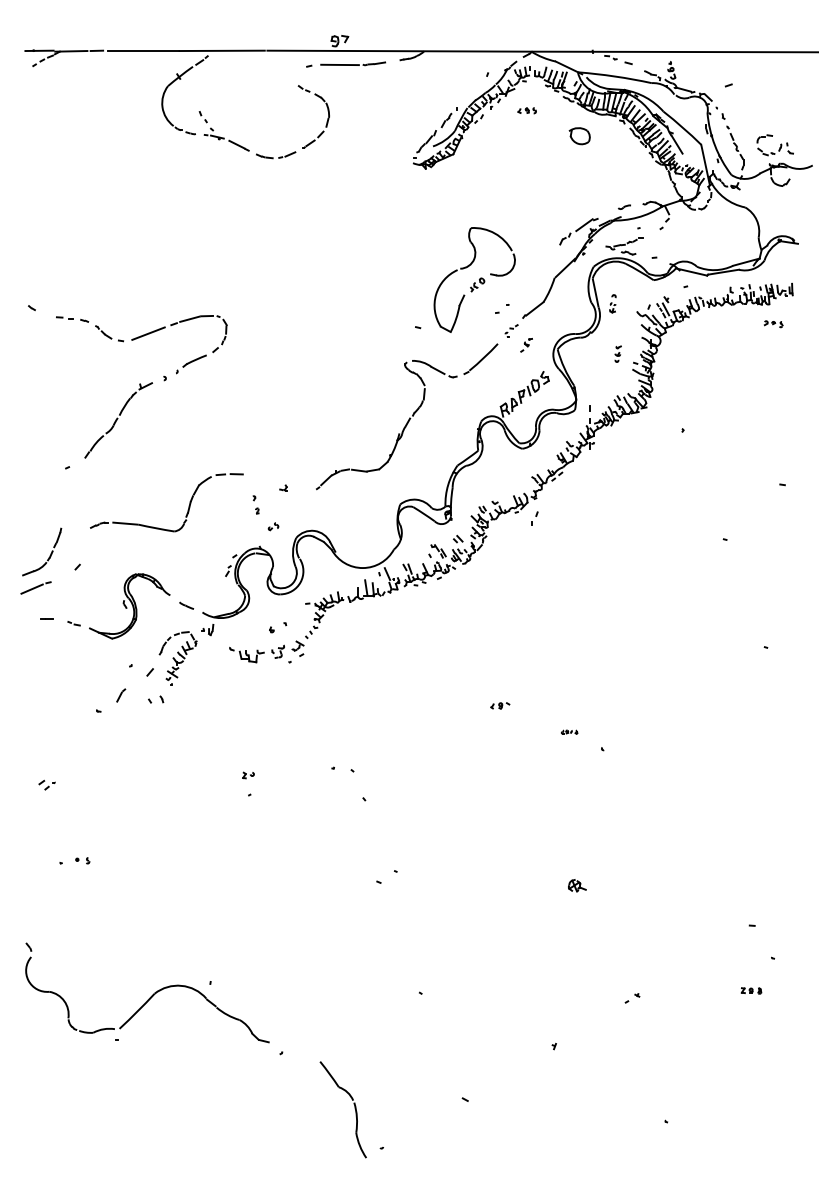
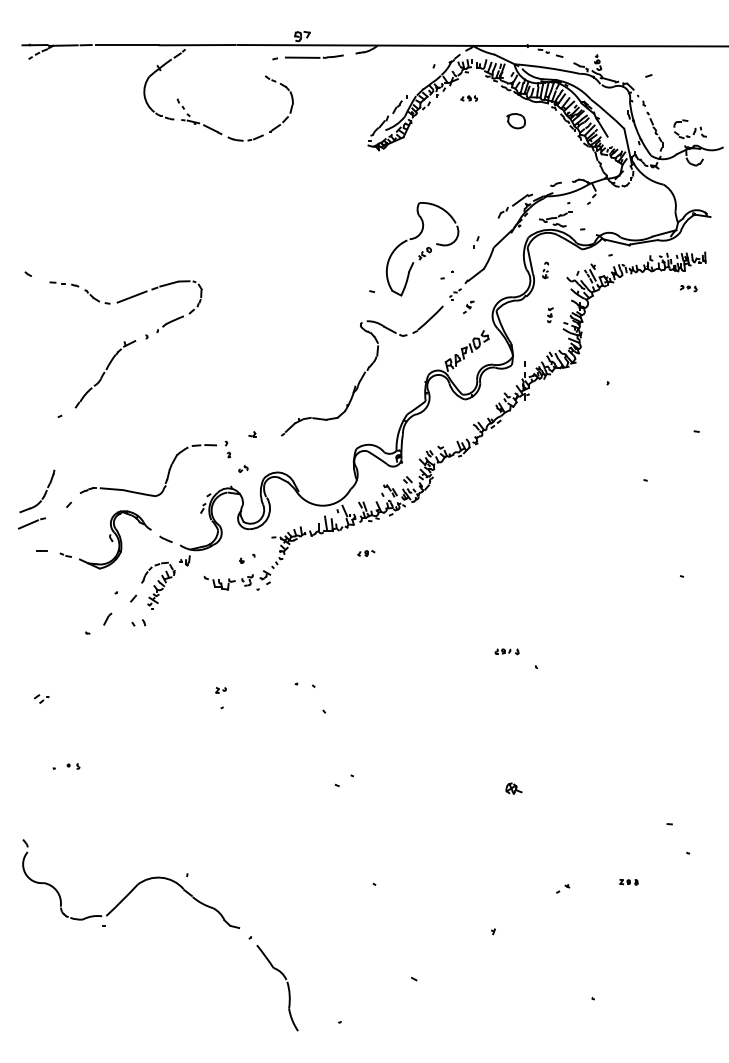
part: (188, 506) -> (167, 473), moved
part: (535, 518) -> (476, 242), moved
part: (500, 705) -> (366, 553), moved
part: (568, 731) -> (506, 651), size x1.67
part: (750, 991) -> (628, 882), moved
part: (354, 1109) -> (287, 987), moved

